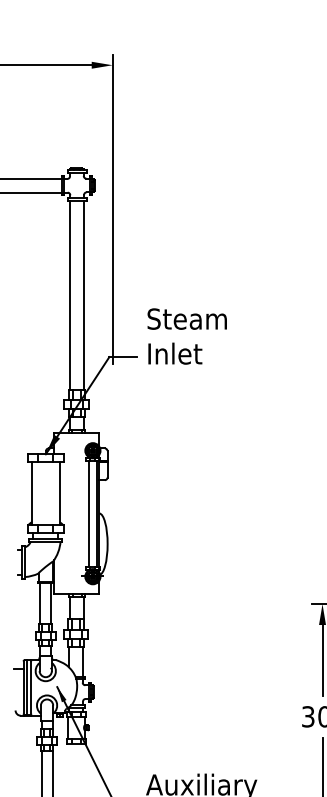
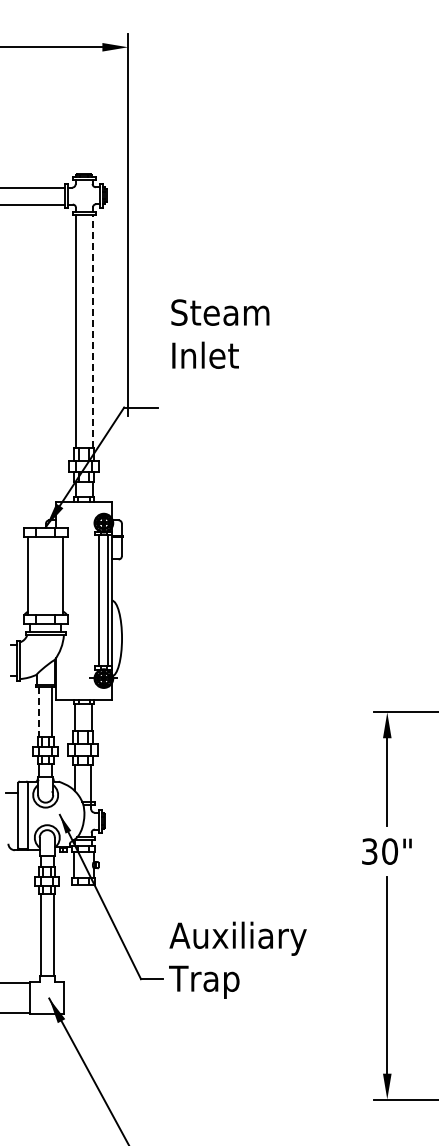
line: (83, 294) -> (92, 330), solid -> dashed
text: (187, 336) -> (220, 333), moved
line: (39, 604) -> (38, 712), solid -> dashed
line: (27, 687) -> (23, 815), removed

